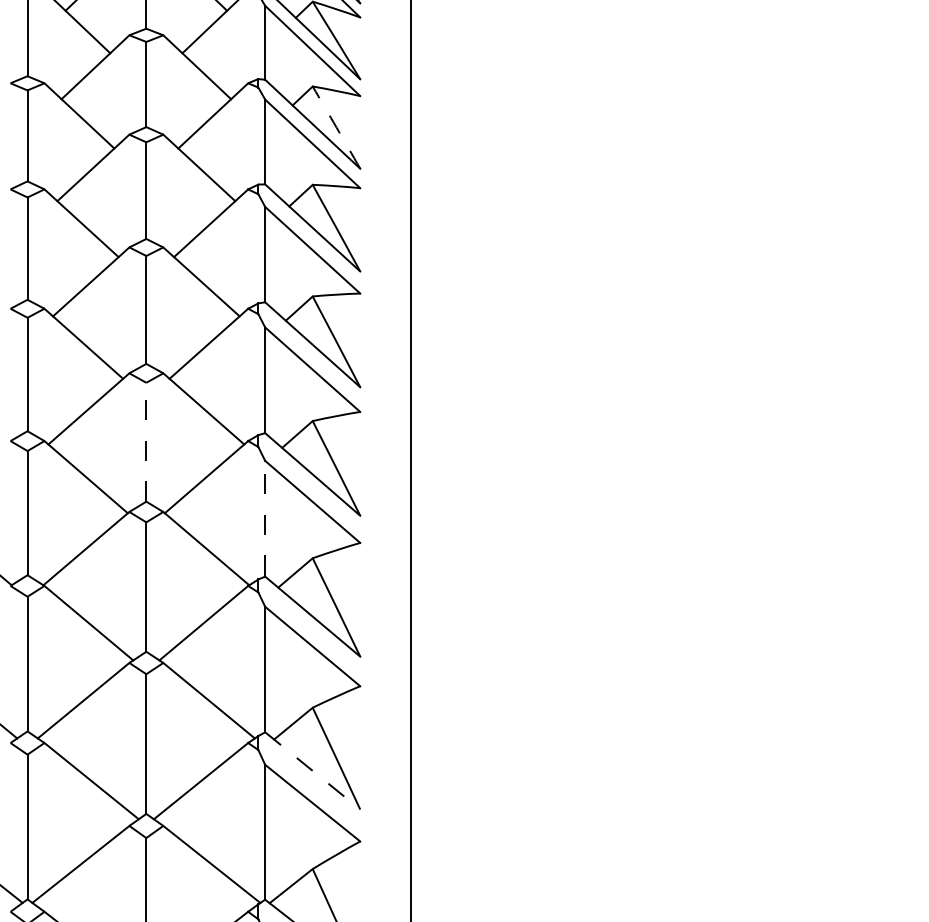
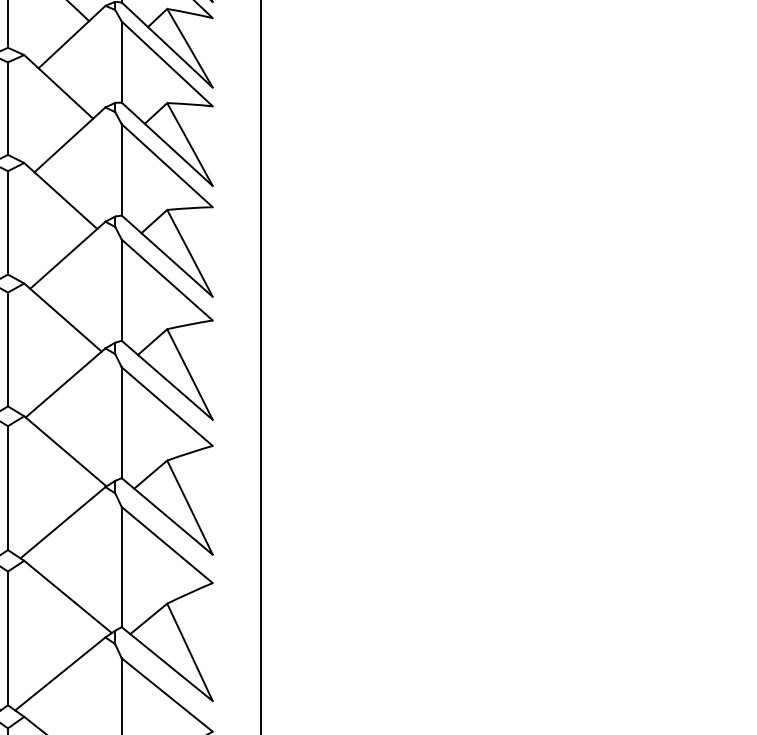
arc: (336, 127) -> (190, 48), dashed -> solid
line: (146, 441) -> (8, 348), dashed -> solid
line: (265, 517) -> (122, 421), dashed -> solid
line: (313, 771) -> (167, 664), dashed -> solid

